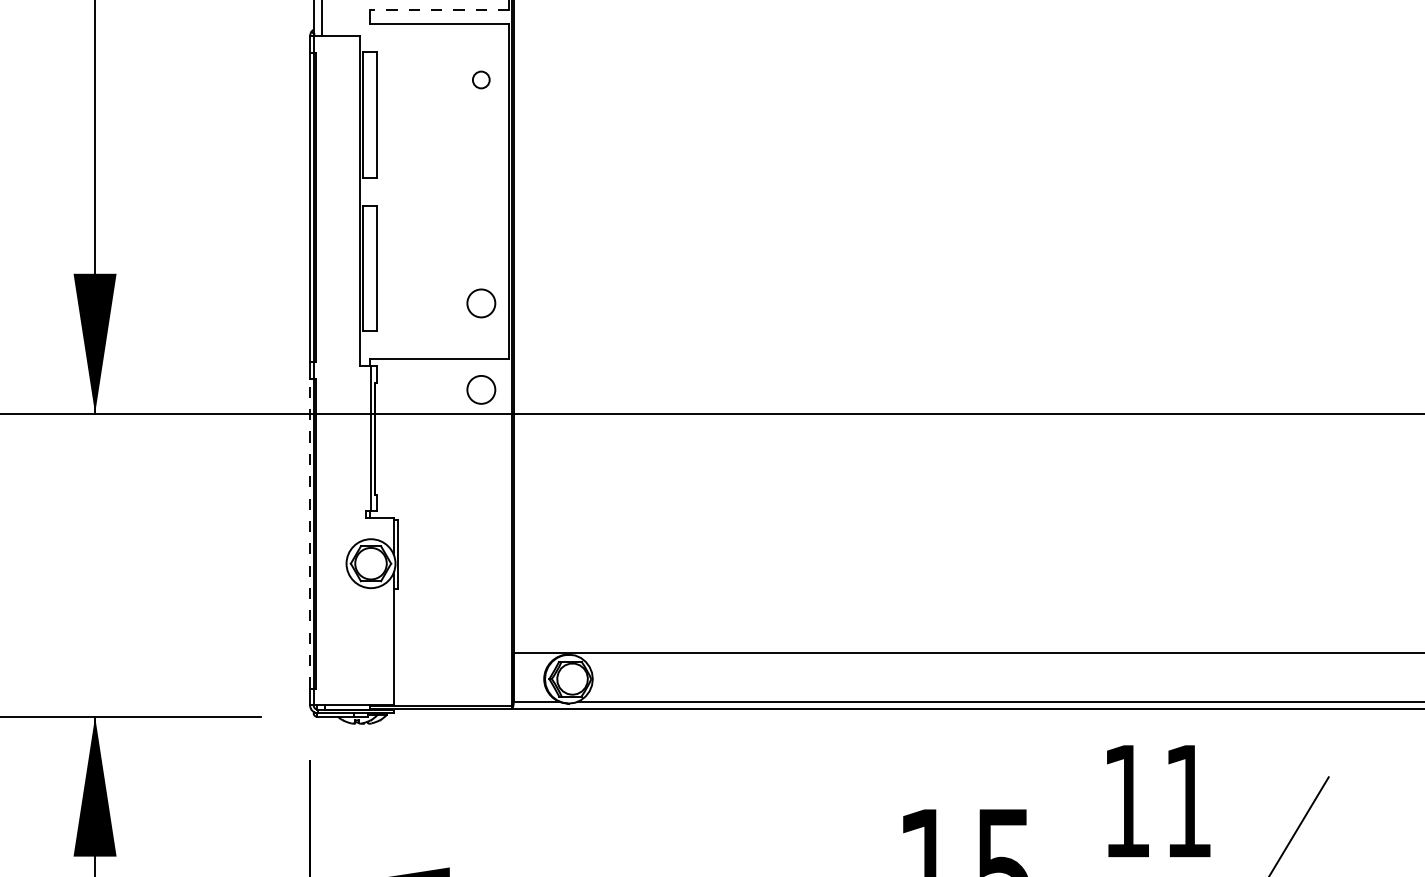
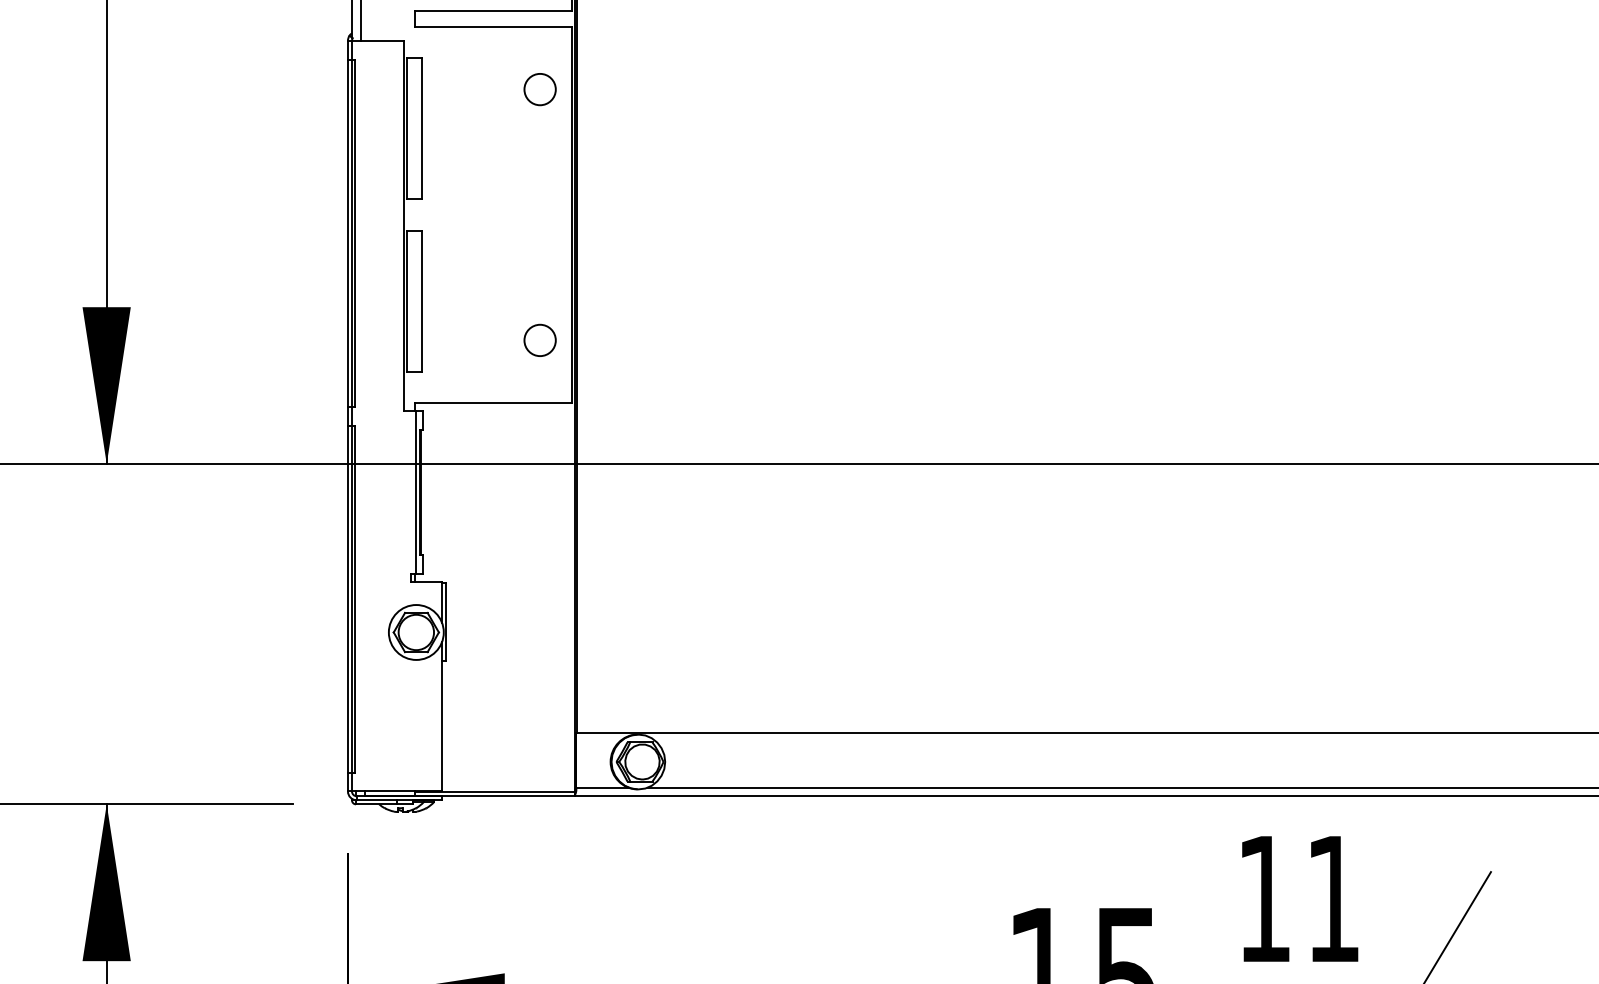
line: (438, 10) -> (492, 11), dashed -> solid
circle: (480, 79) -> (539, 89), size x1.67
circle: (480, 389) -> (539, 436), removed
line: (309, 534) -> (347, 599), dashed -> solid

